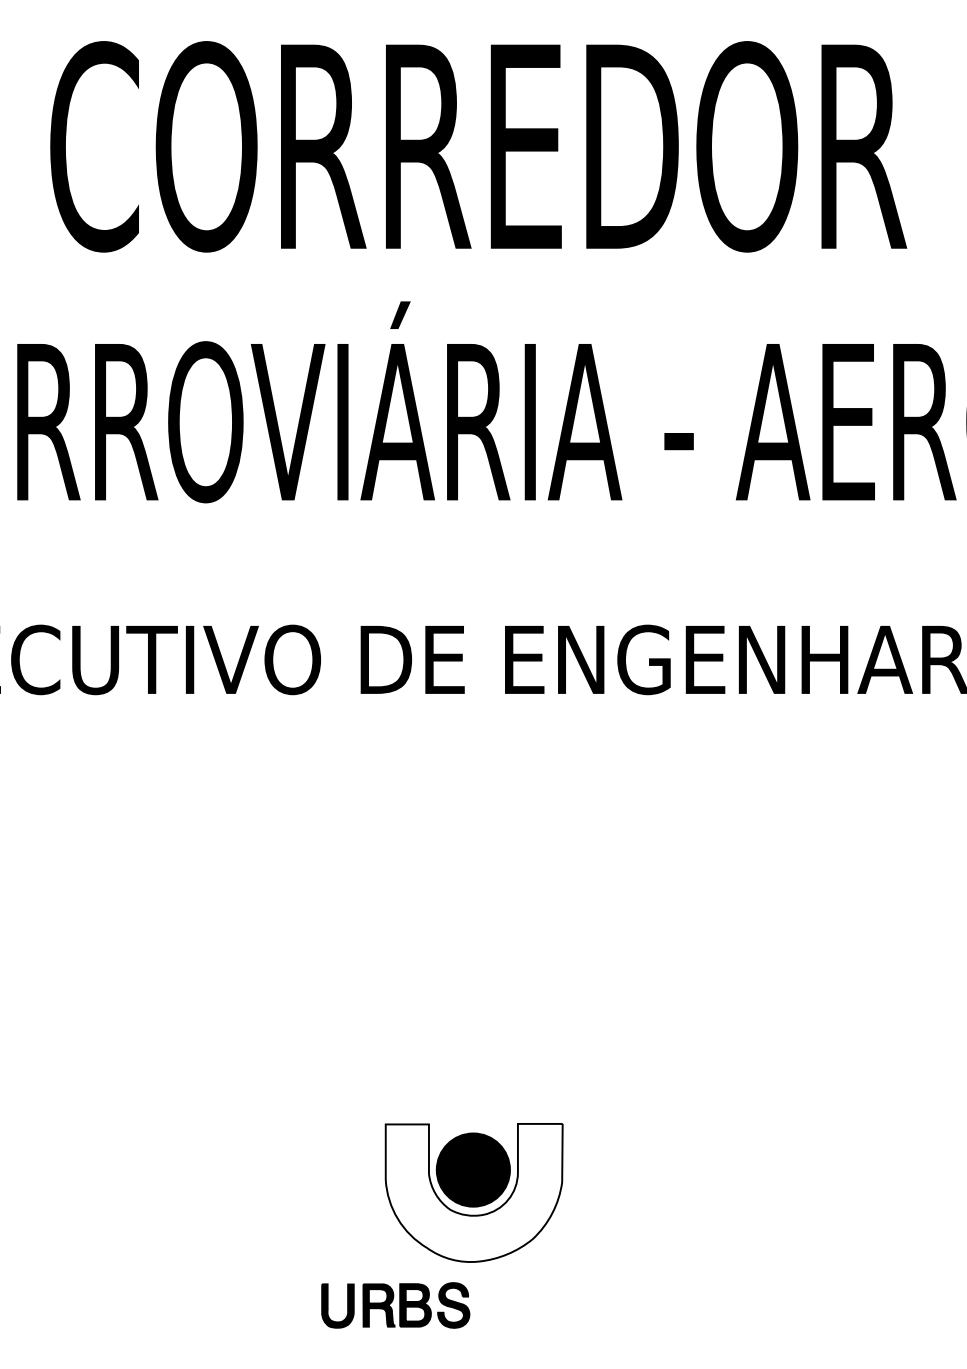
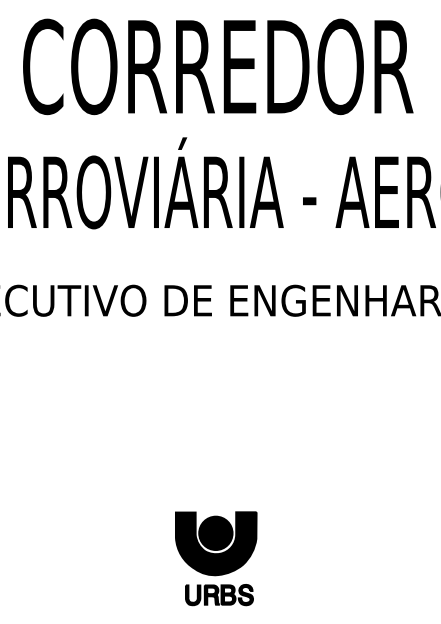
fill: (472, 1192) -> (215, 543), added
part: (395, 1306) -> (219, 595), moved

